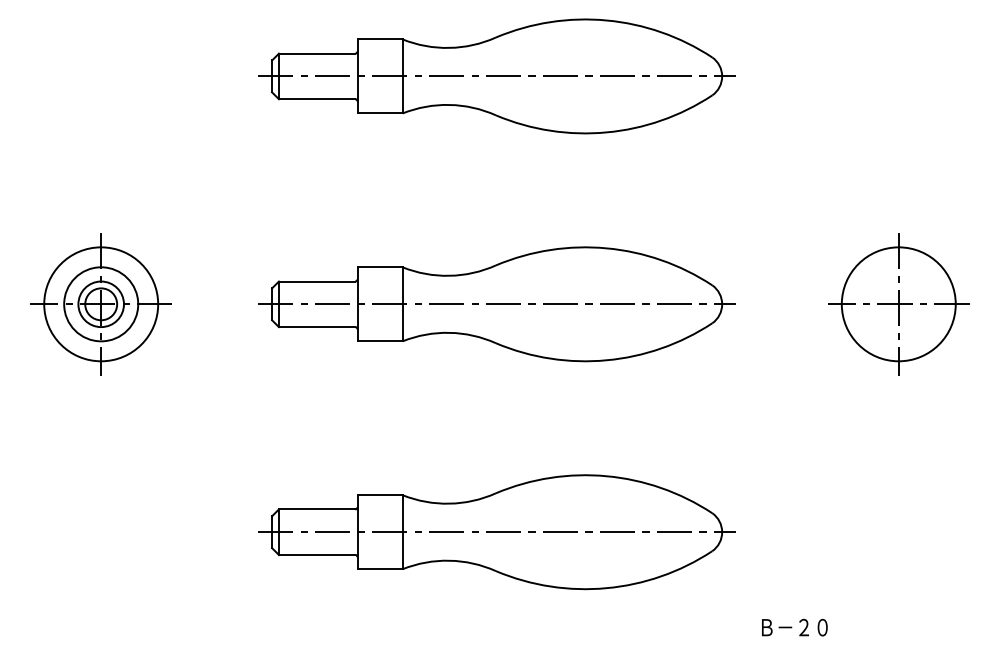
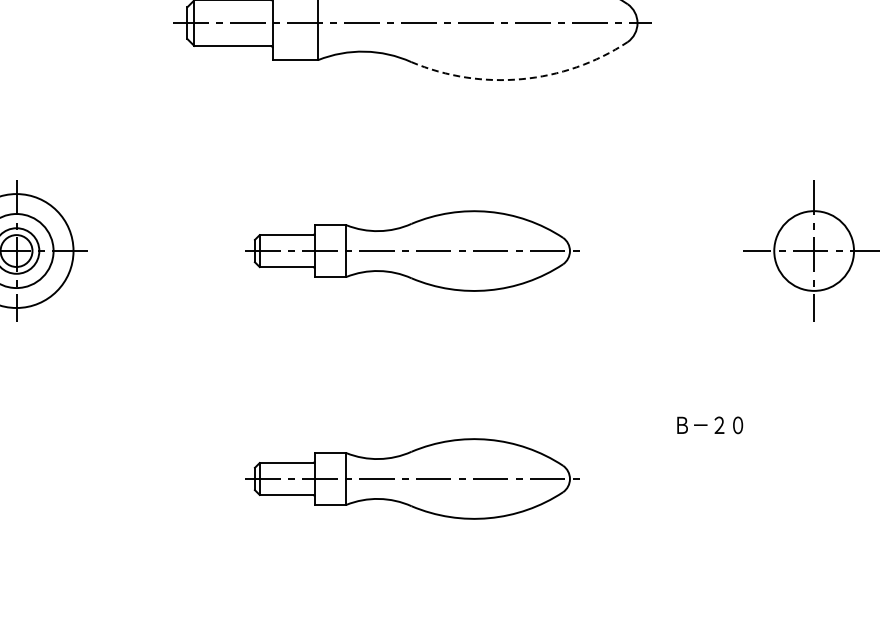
arc: (606, 132) -> (521, 79), solid -> dashed
part: (496, 304) -> (411, 251), size x0.7
circle: (898, 304) -> (813, 251), size x0.7
part: (496, 532) -> (411, 479), size x0.7
text: (794, 627) -> (709, 425), moved

